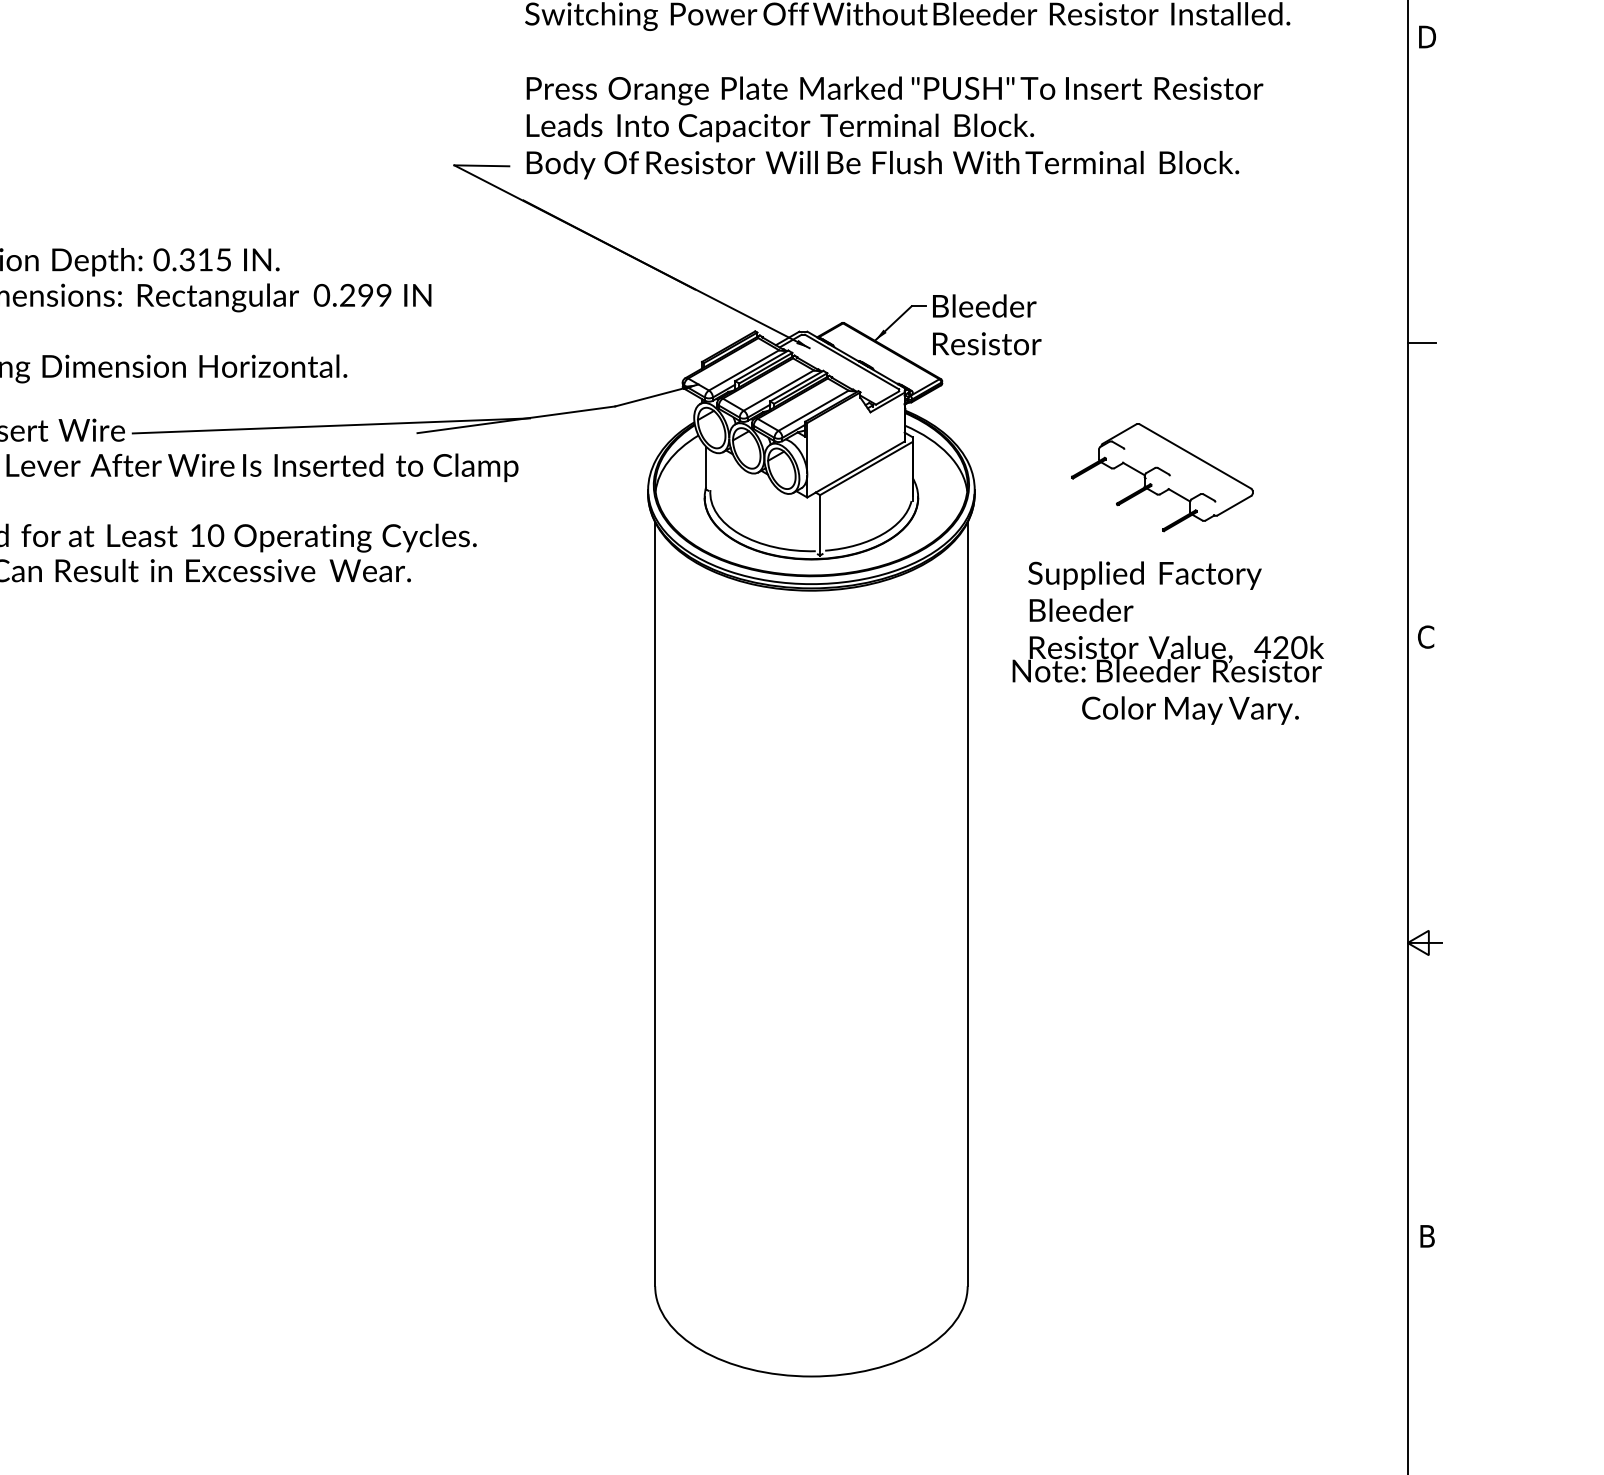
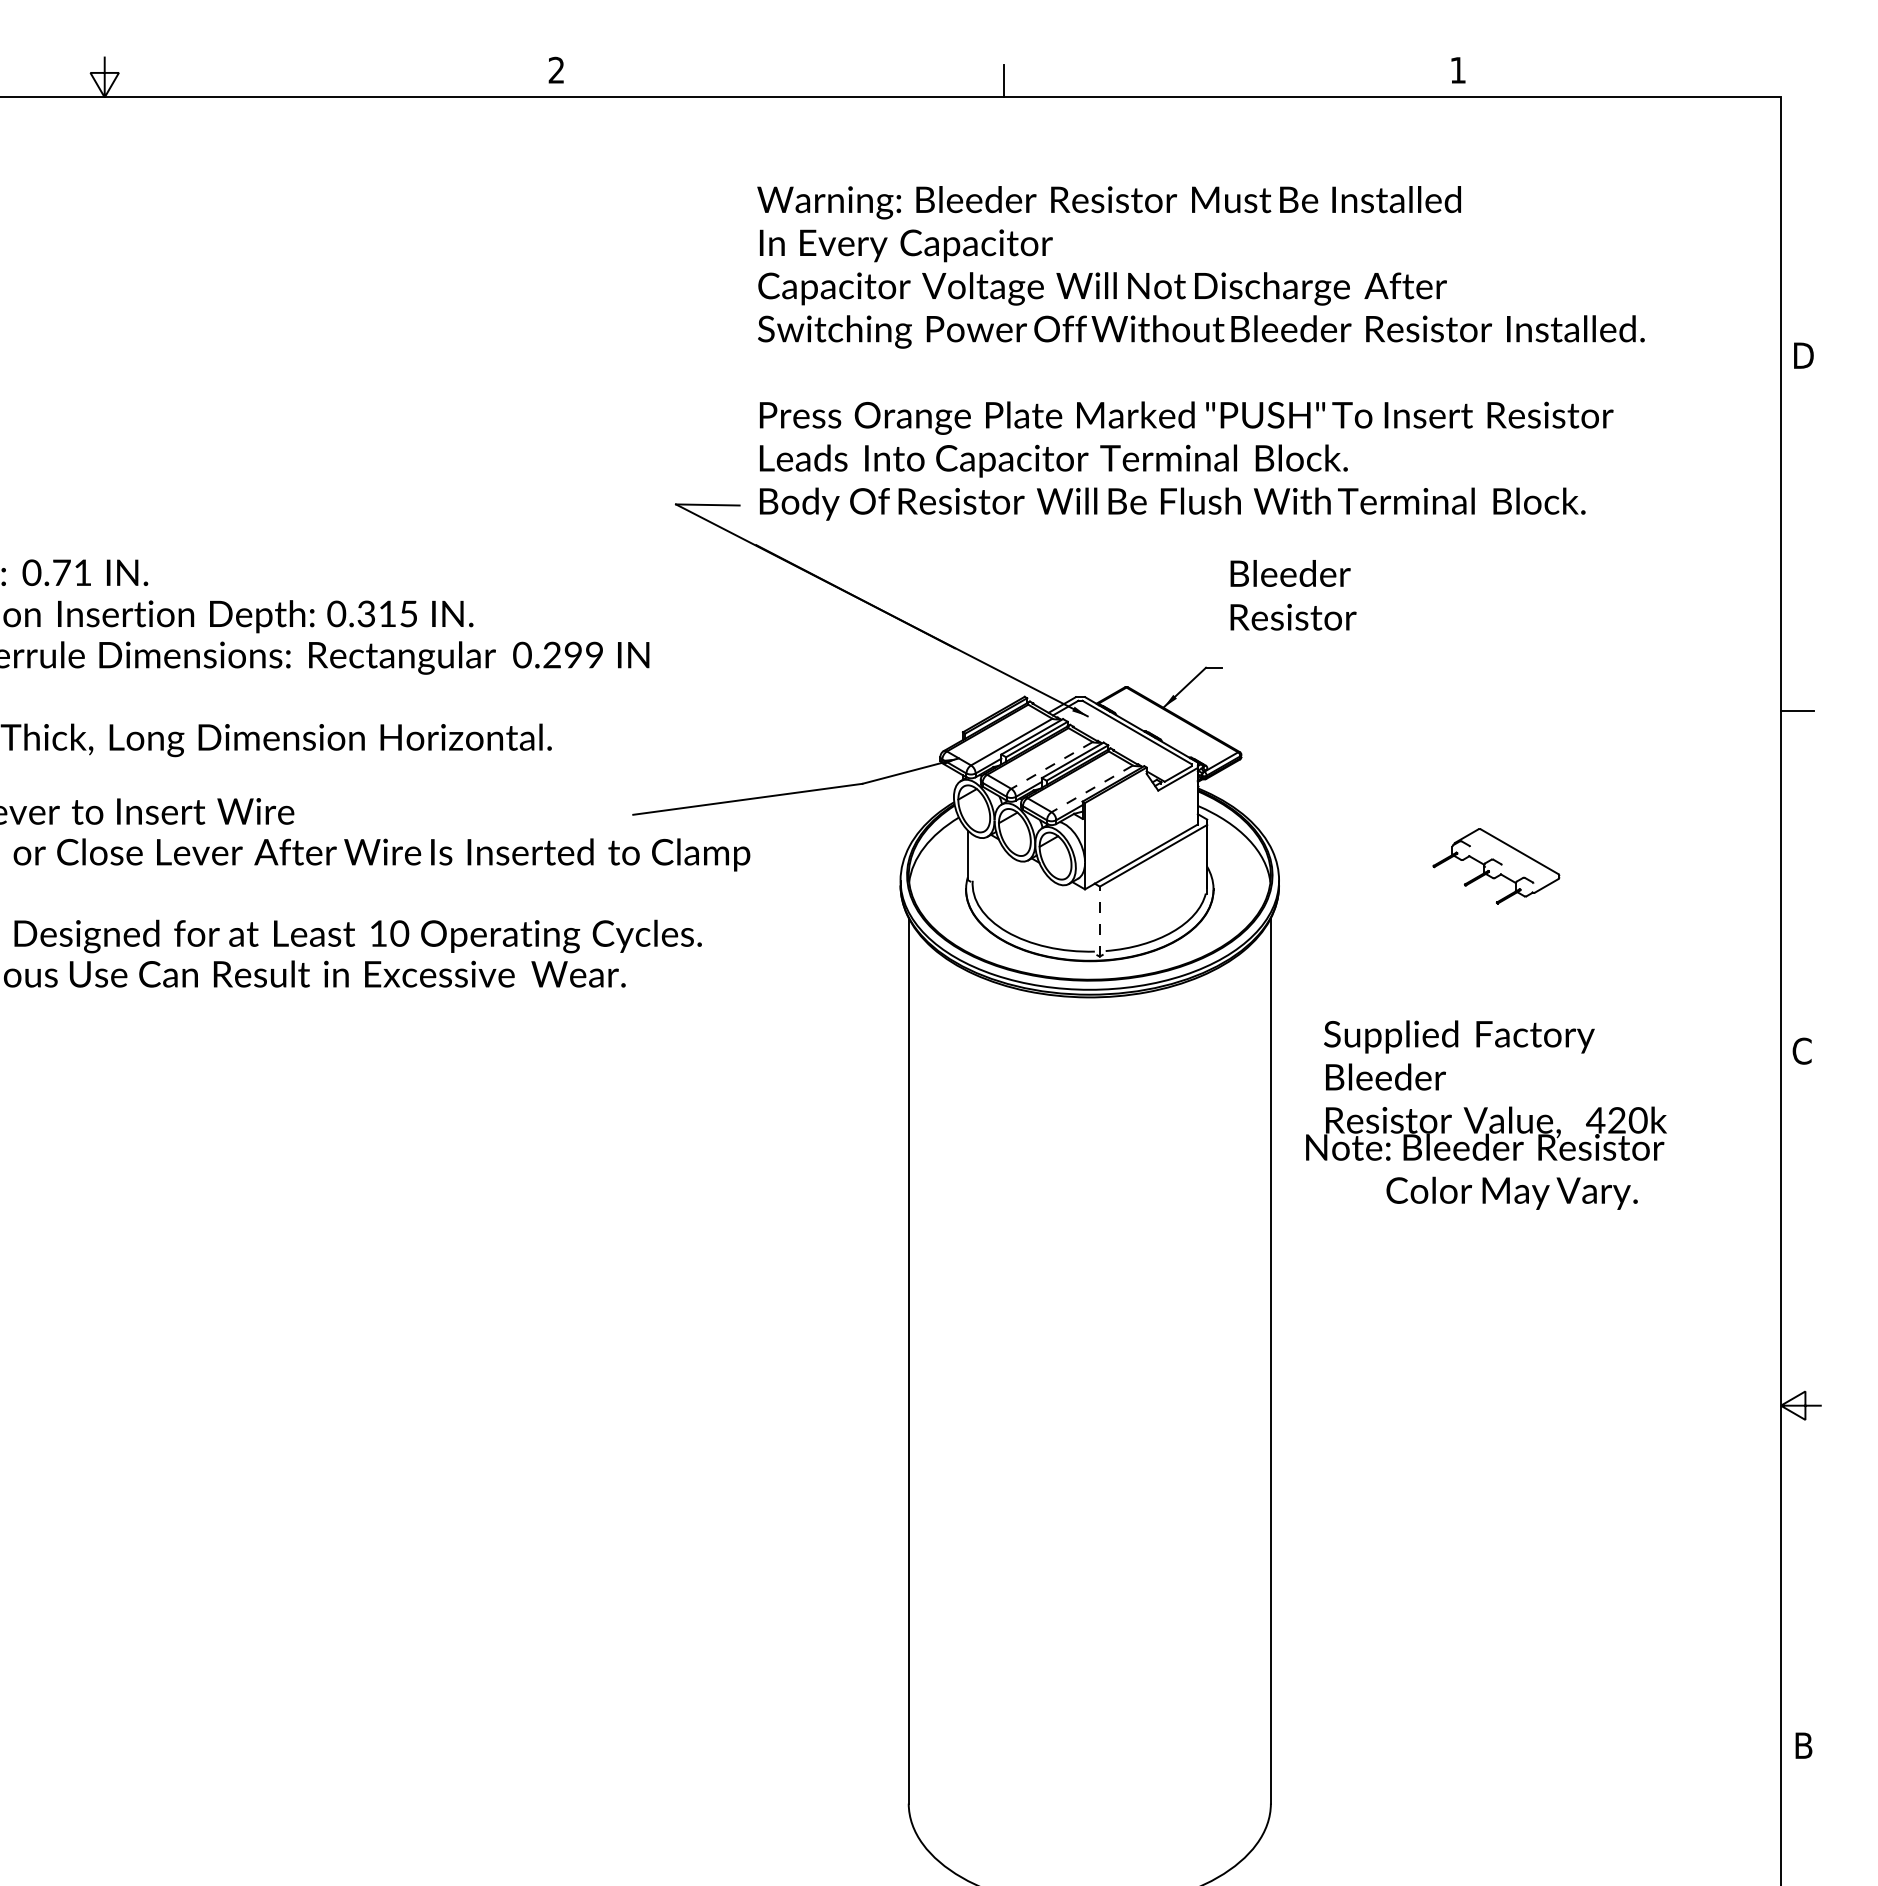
text: (987, 325) -> (1293, 595), moved
line: (779, 390) -> (1052, 765), solid -> dashed
line: (813, 410) -> (1092, 788), solid -> dashed
line: (331, 425) -> (533, 806), removed
part: (1162, 477) -> (1496, 866), size x0.6
line: (819, 525) -> (1099, 921), solid -> dashed
text: (1168, 642) -> (1486, 1114), moved

